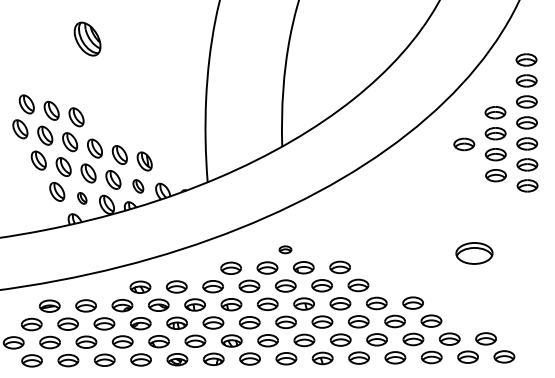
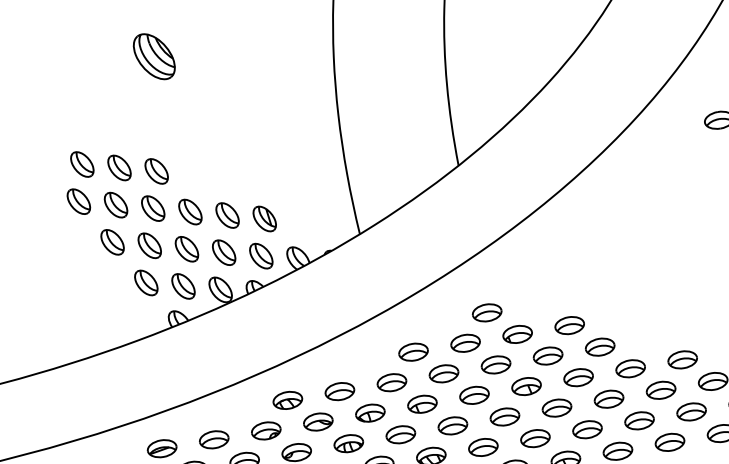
part: (138, 186) -> (261, 256), size x1.43
part: (82, 198) -> (184, 286), size x1.67
part: (285, 249) -> (487, 312), size x1.67

